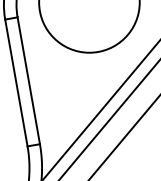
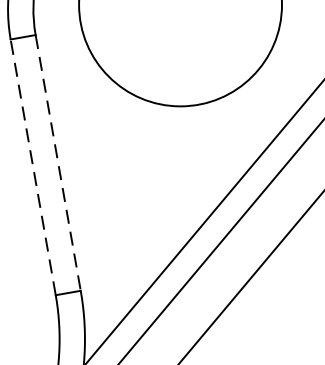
line: (28, 81) -> (57, 164), solid -> dashed
line: (16, 82) -> (33, 166), solid -> dashed

